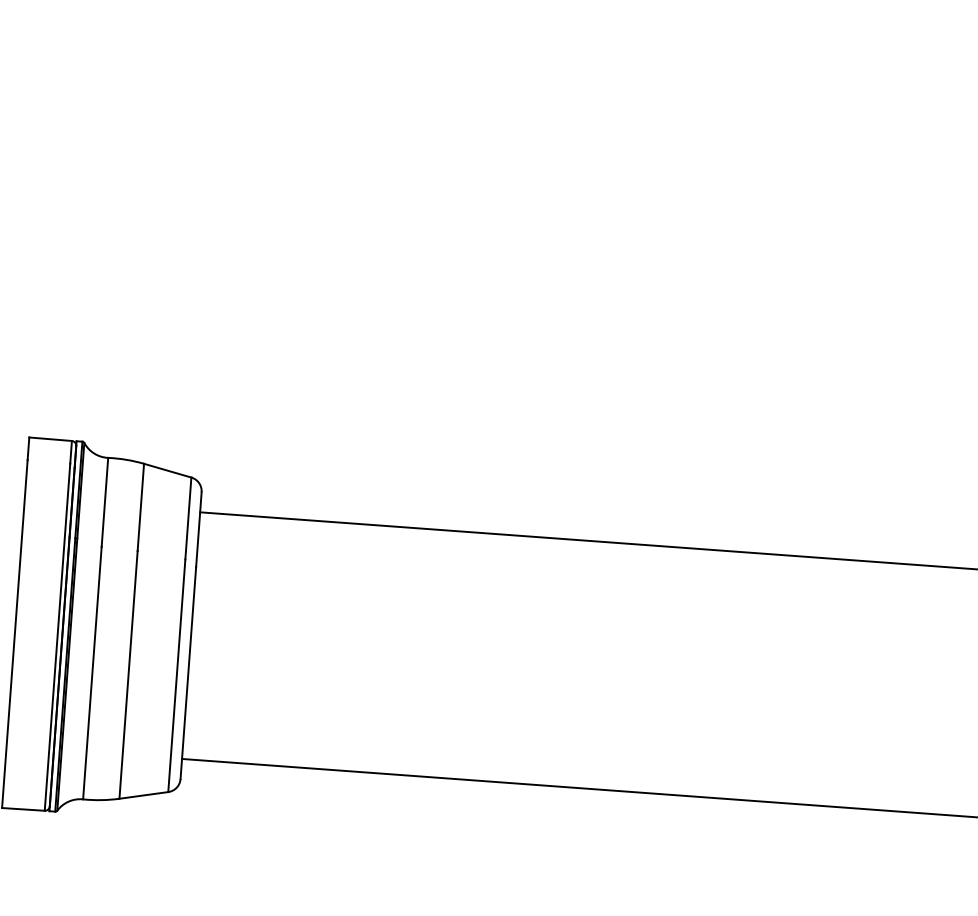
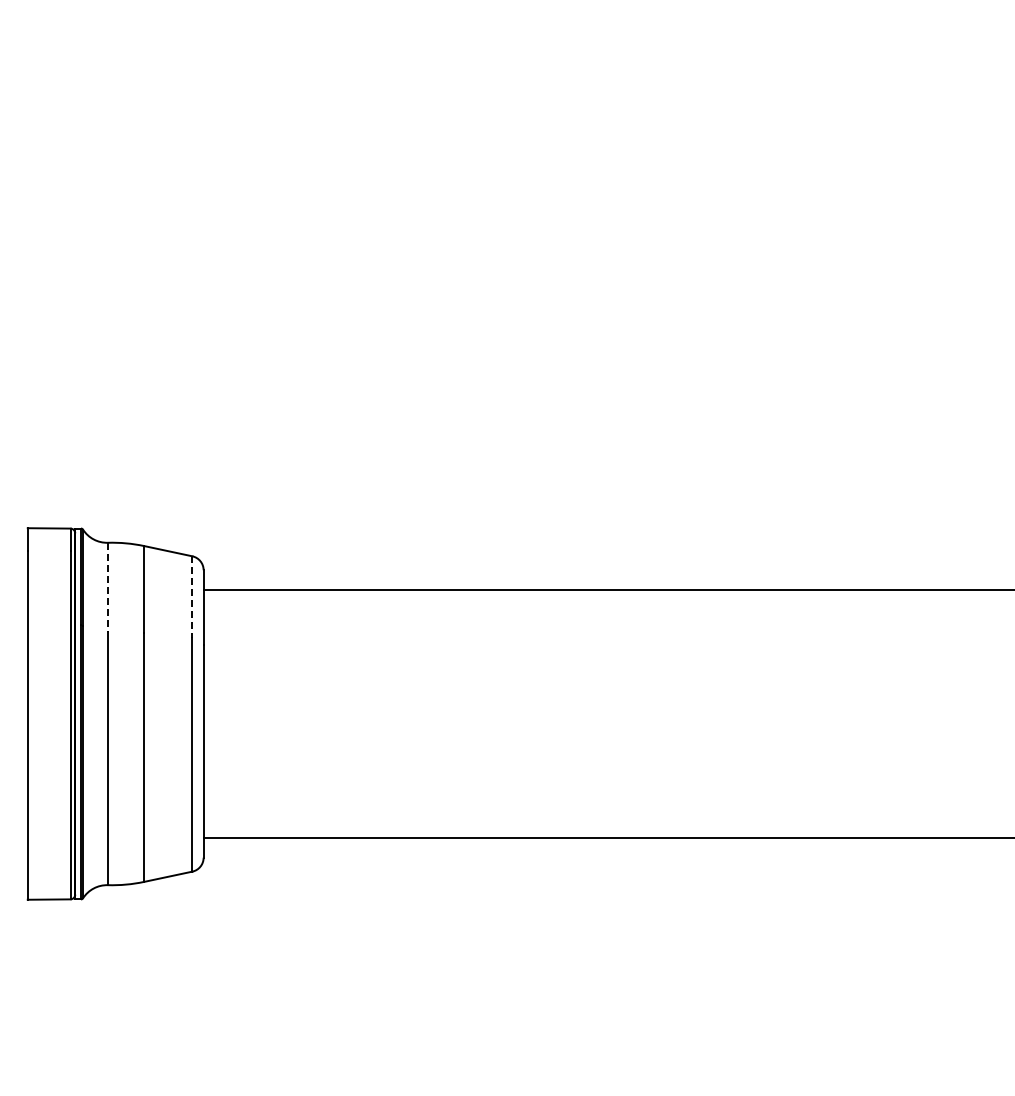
line: (104, 502) -> (107, 587), solid -> dashed
line: (188, 518) -> (192, 597), solid -> dashed

